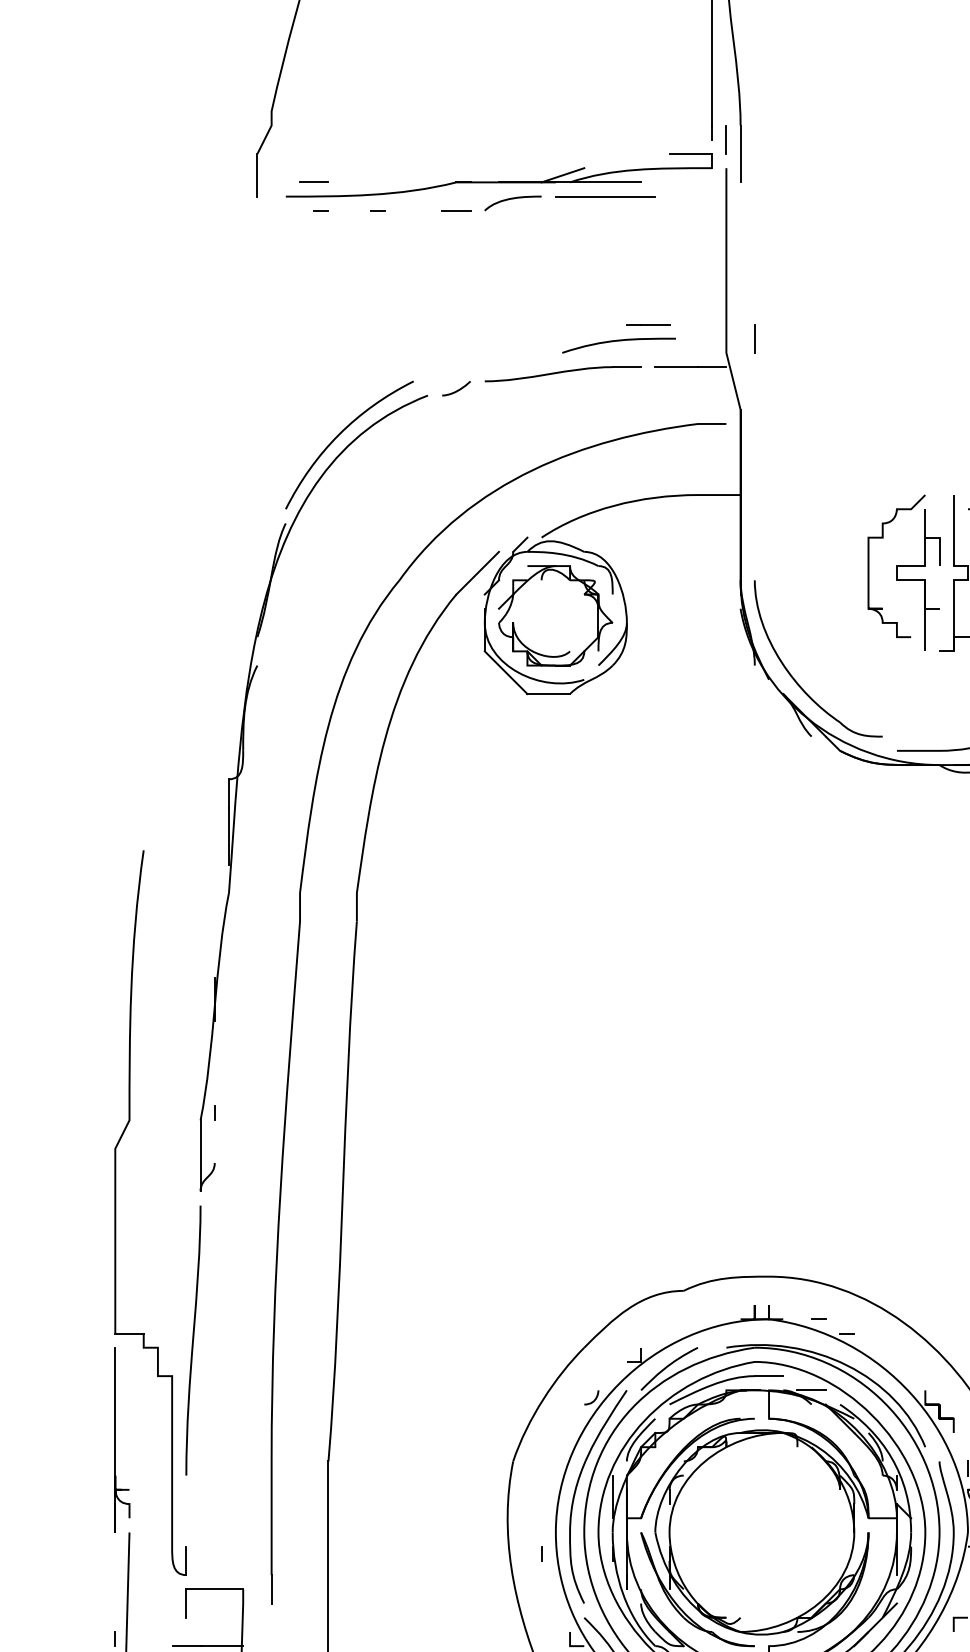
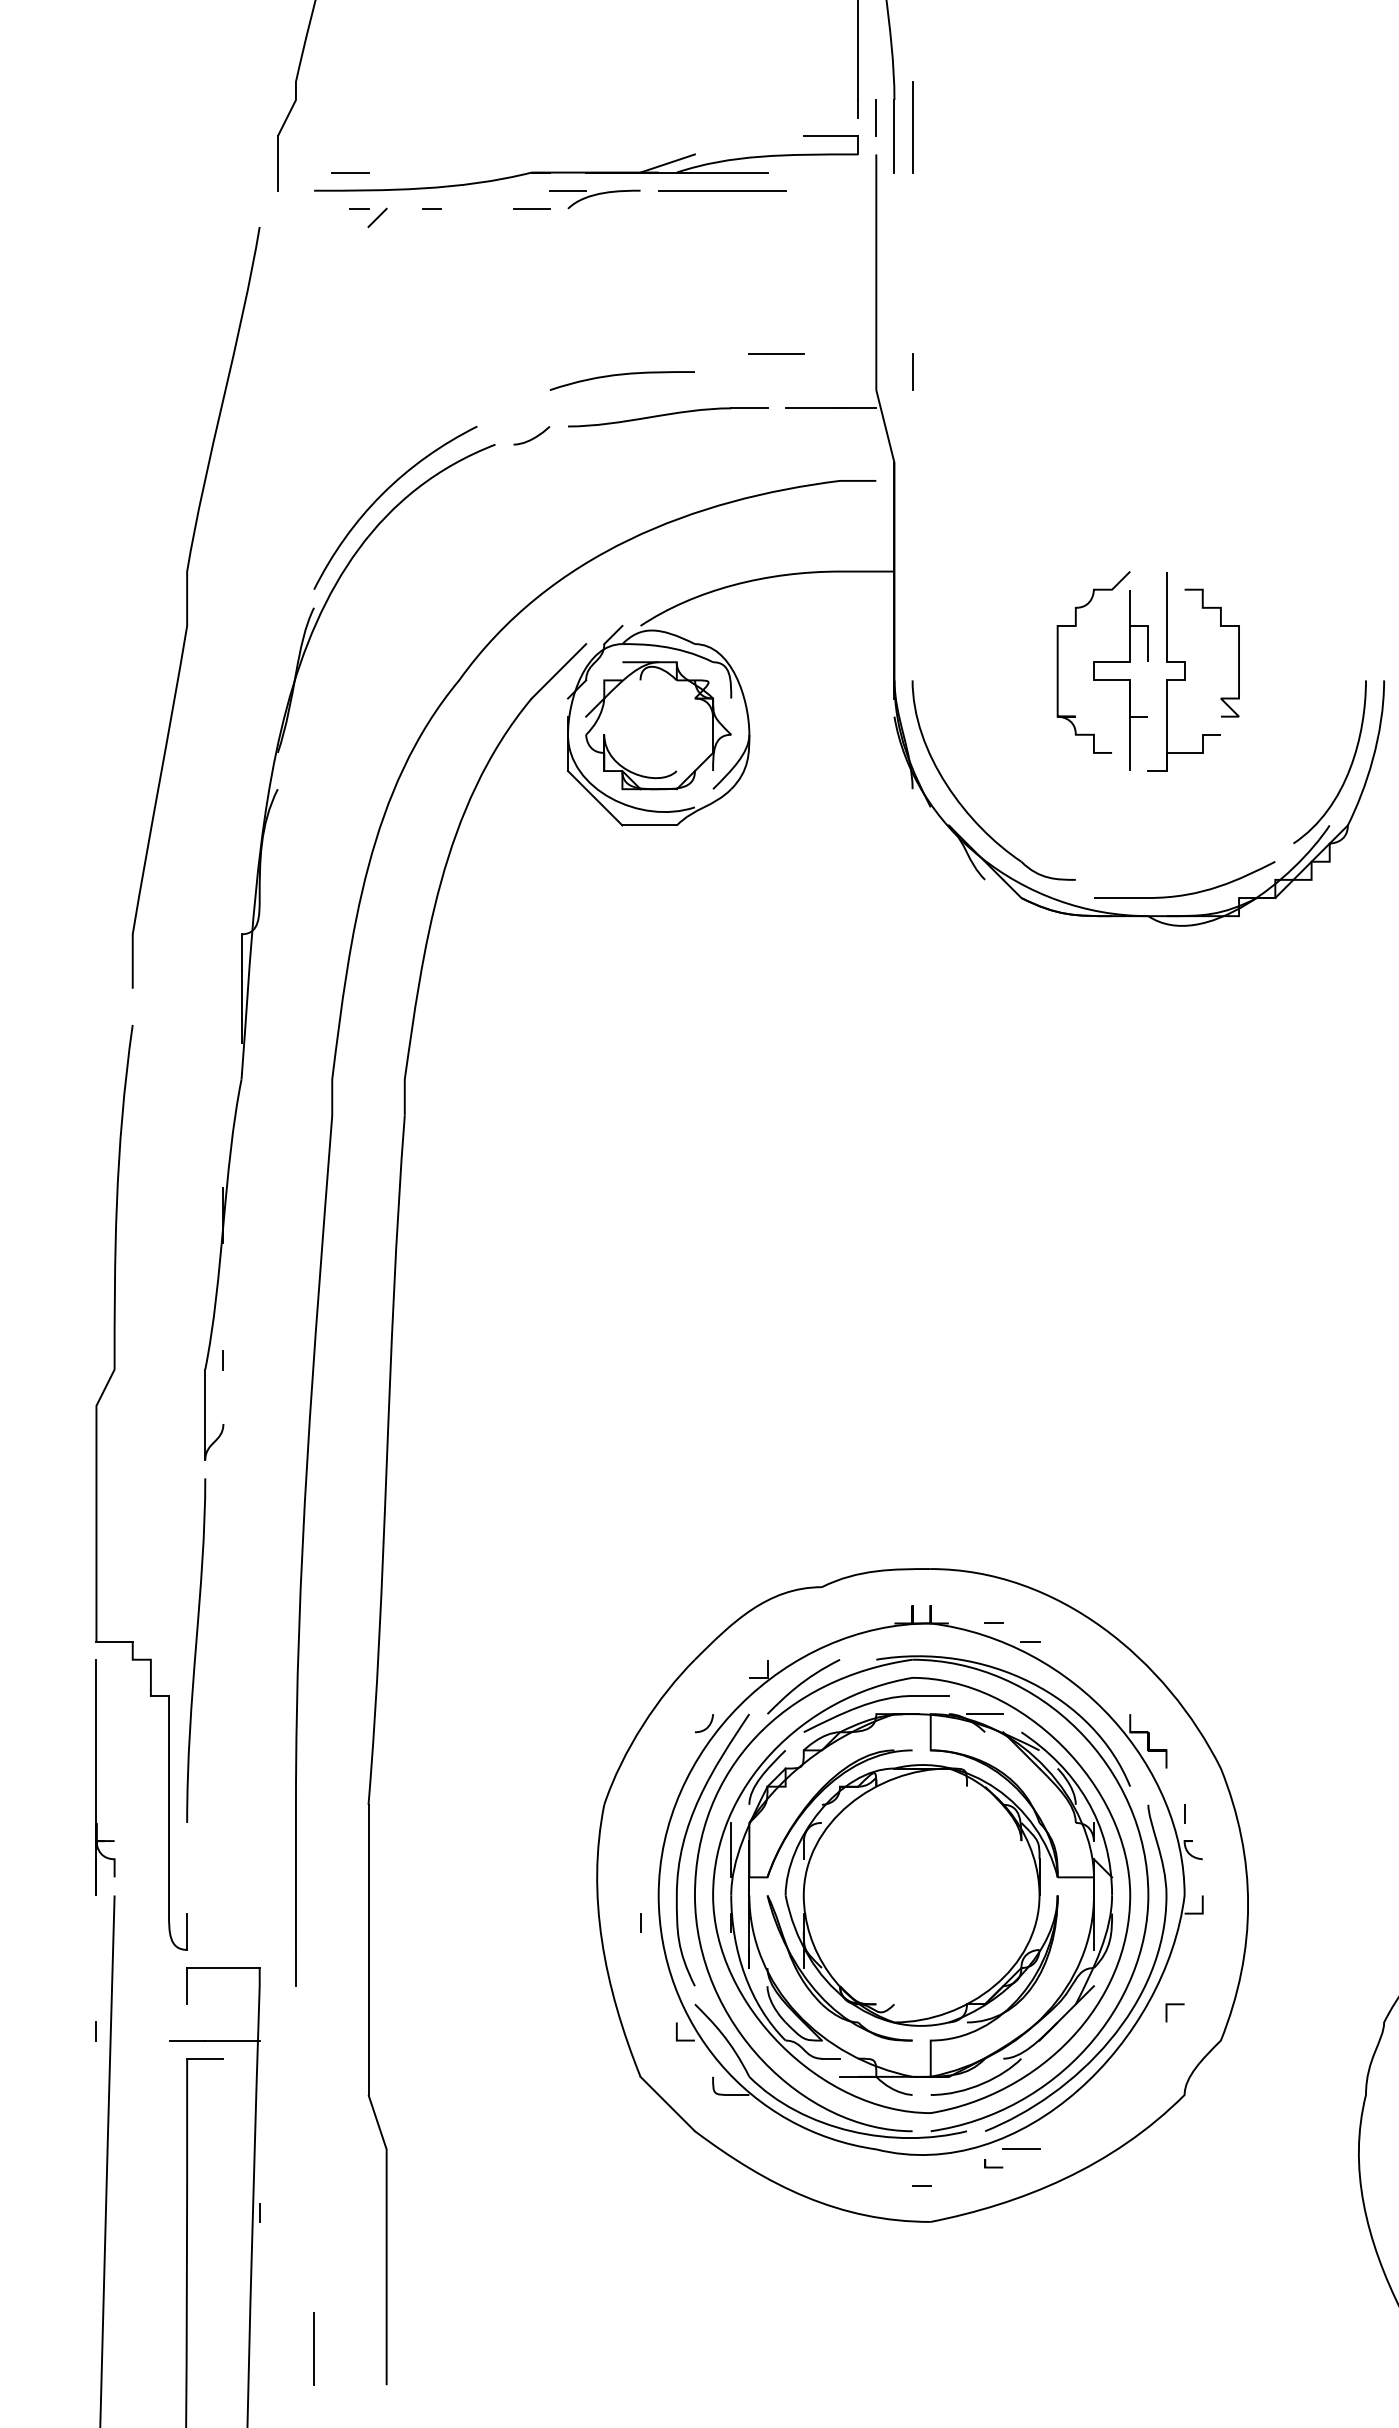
line: (754, 146) -> (912, 126), added
line: (484, 196) -> (567, 190), added
line: (335, 217) -> (377, 217), added
curve: (618, 341) -> (621, 375), moved
curve: (187, 523) -> (188, 607), added

